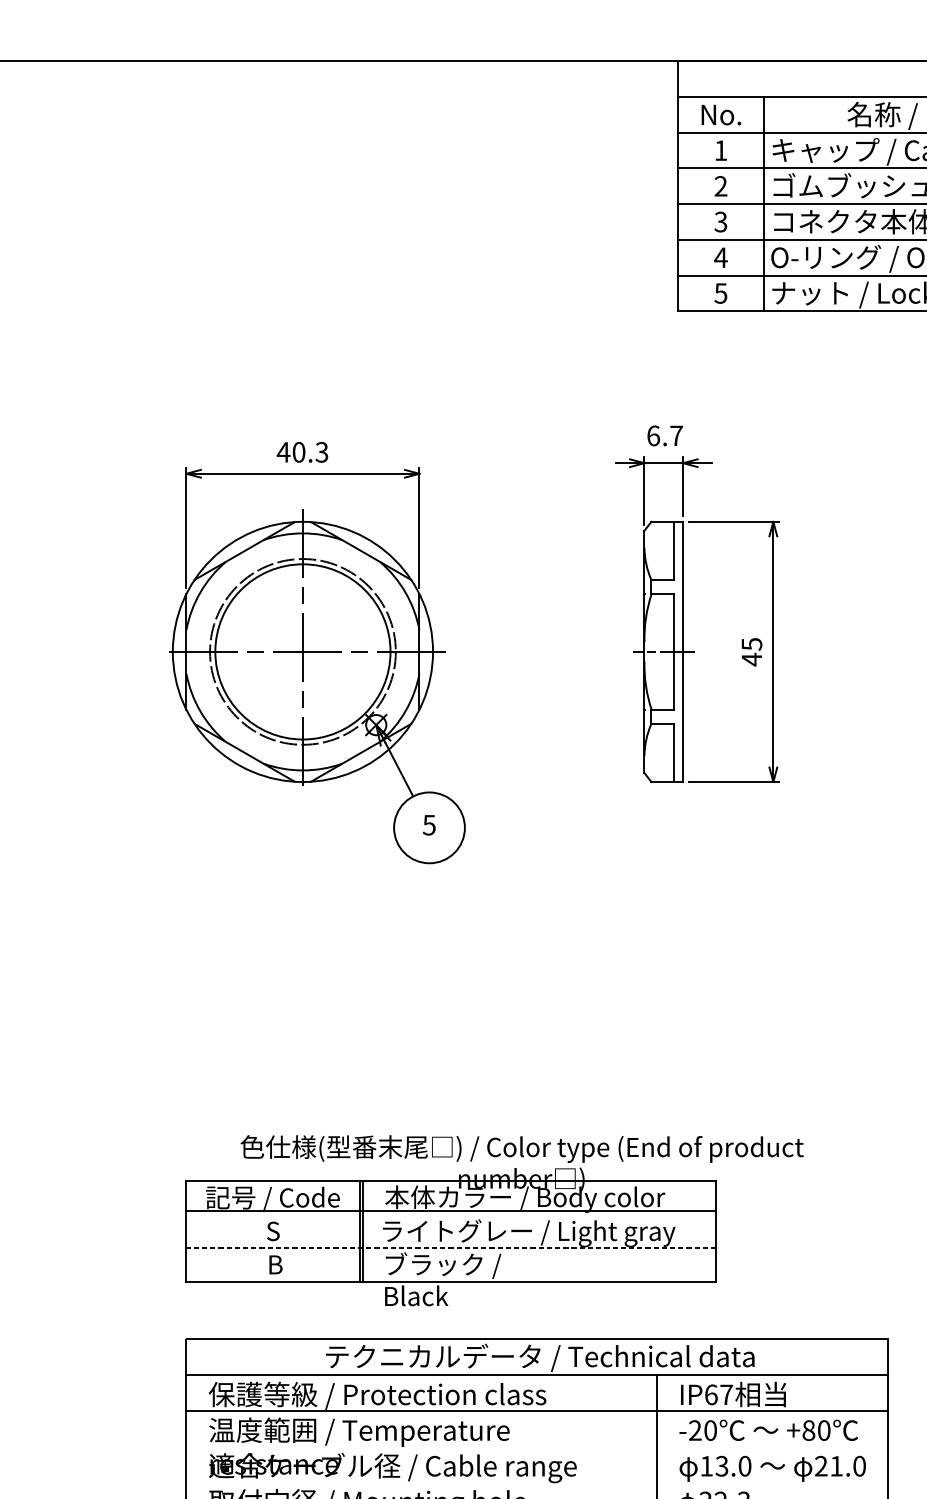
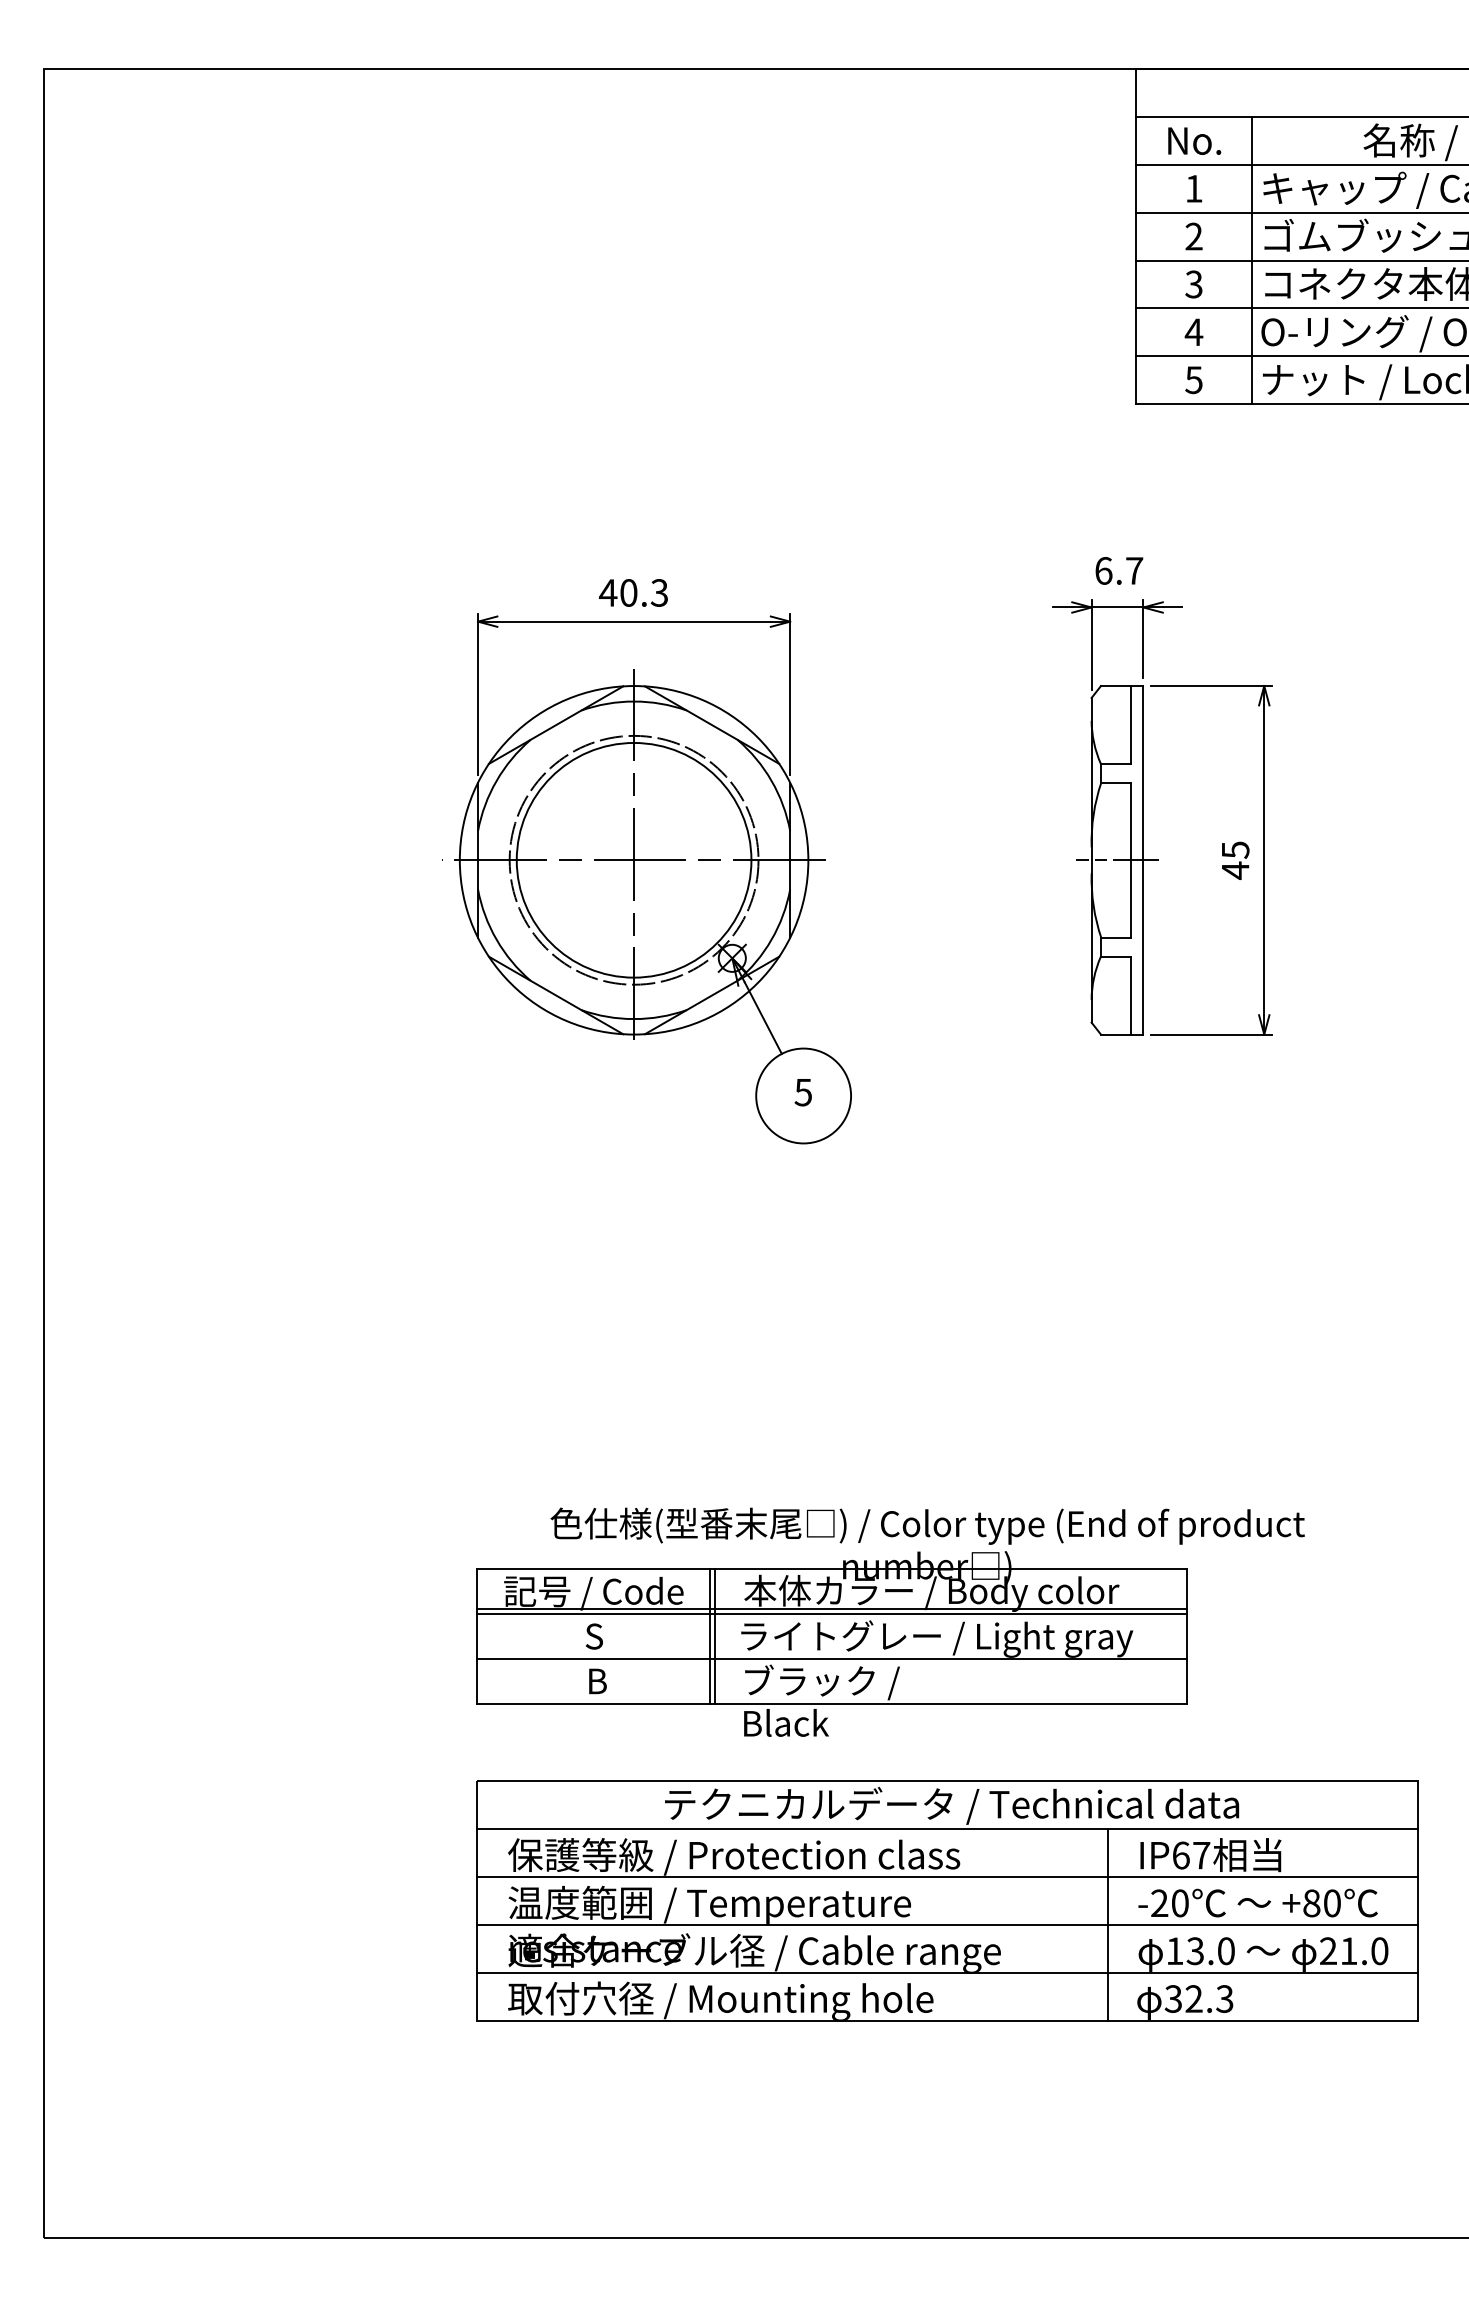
line: (450, 1214) -> (831, 1614), added
line: (451, 1247) -> (832, 1658), dashed -> solid
line: (536, 1447) -> (946, 1925), added
line: (536, 1482) -> (946, 1973), added

